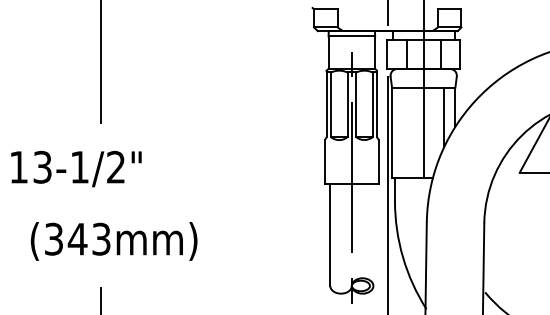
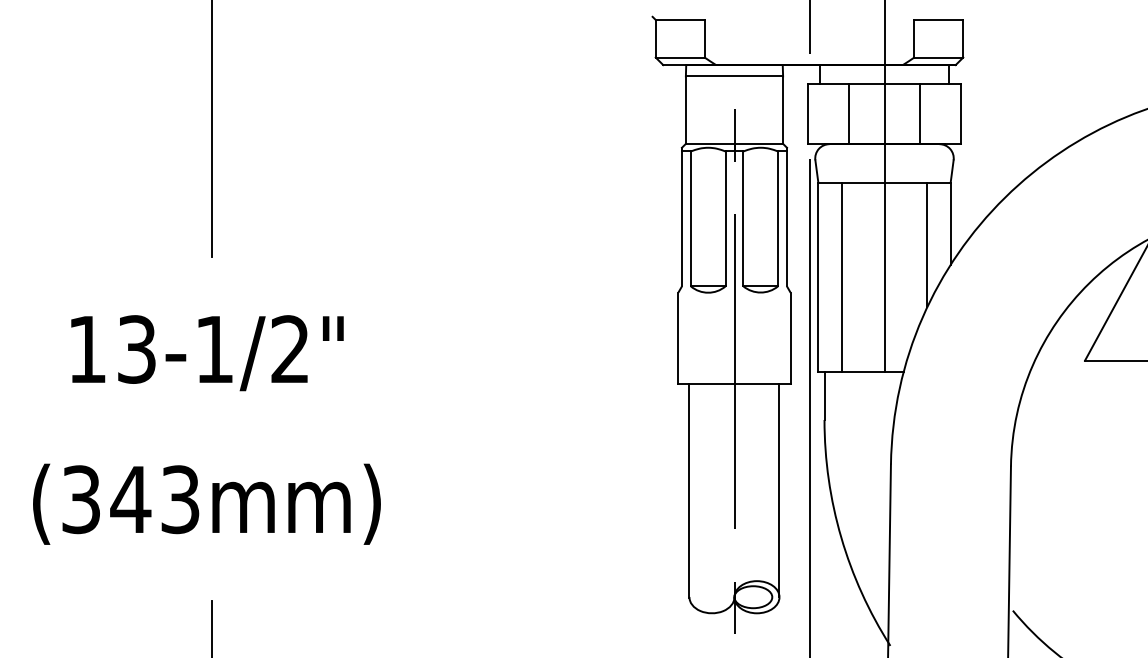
line: (403, 132) -> (842, 276), added
text: (76, 168) -> (207, 351), moved
line: (373, 234) -> (779, 489), added
text: (113, 241) -> (205, 504), moved

